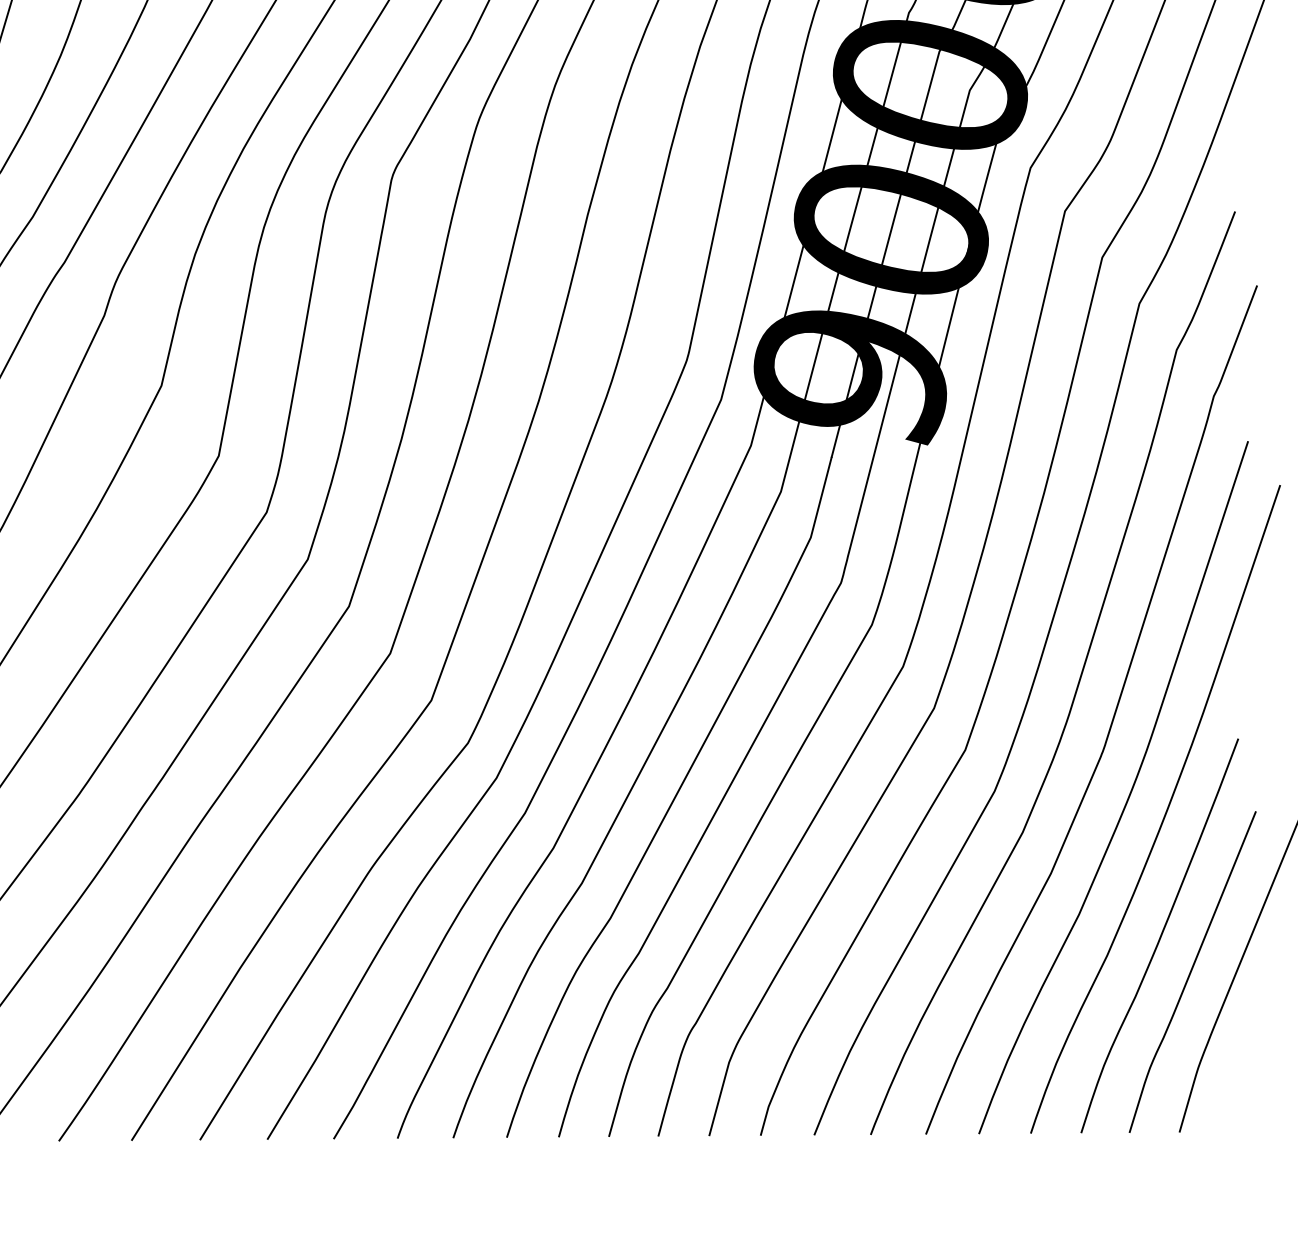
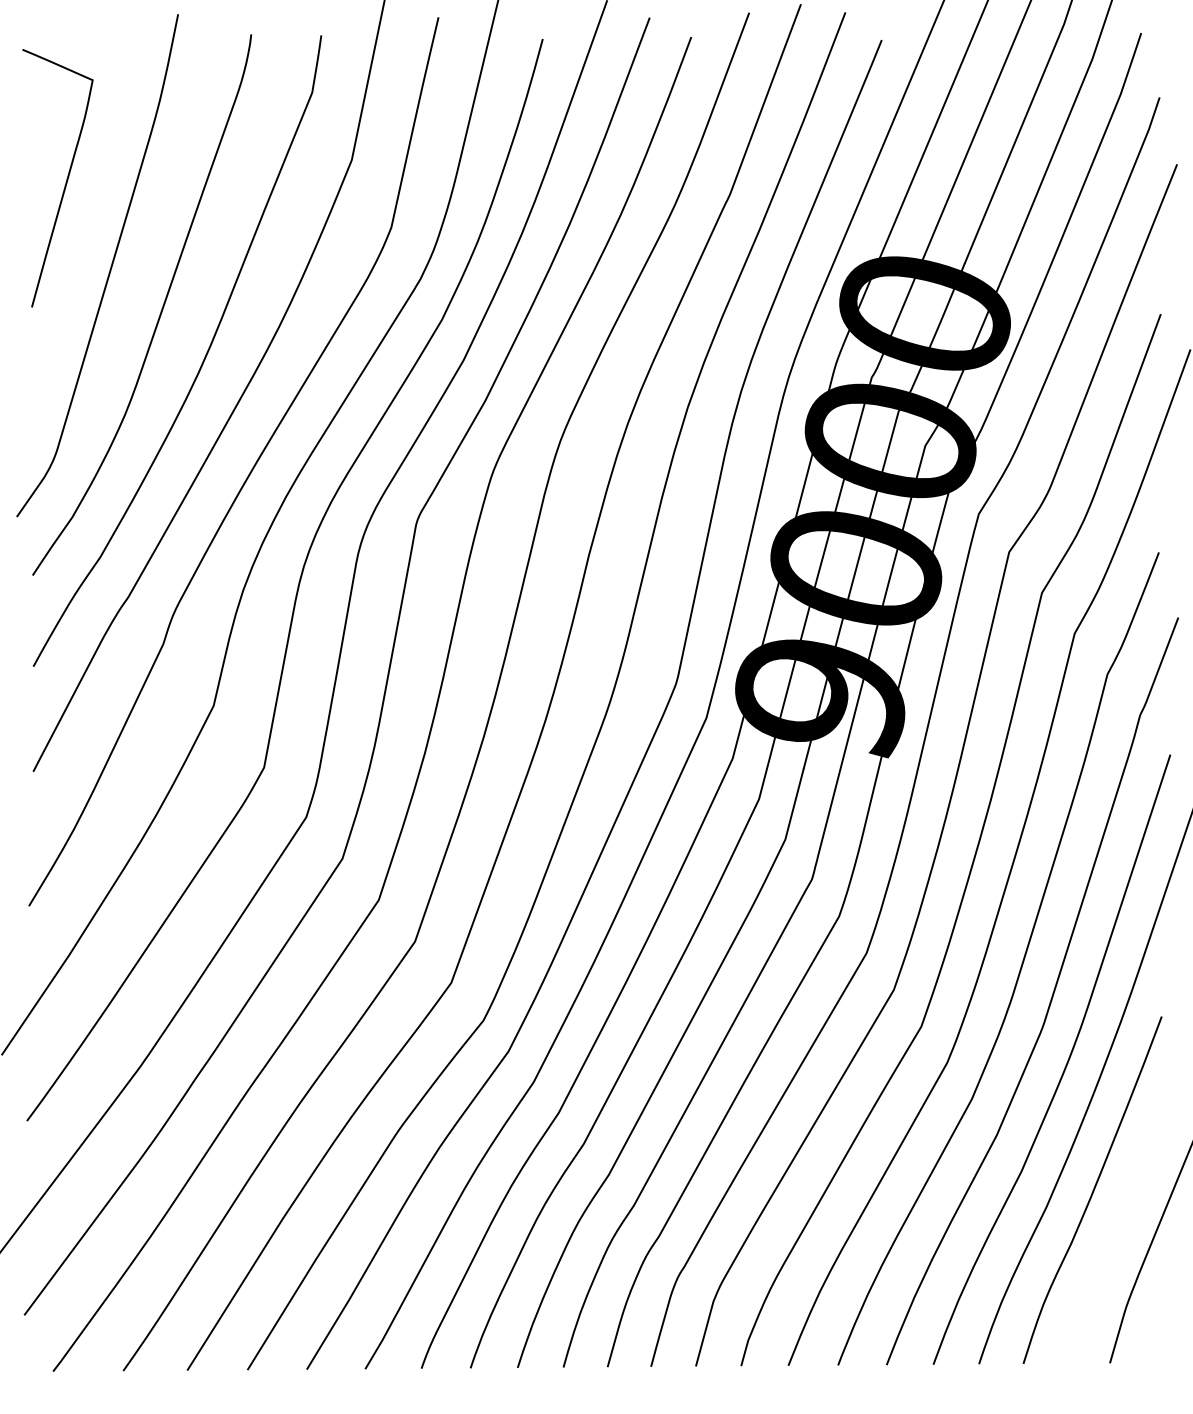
curve: (1192, 971) -> (1121, 1221), removed

